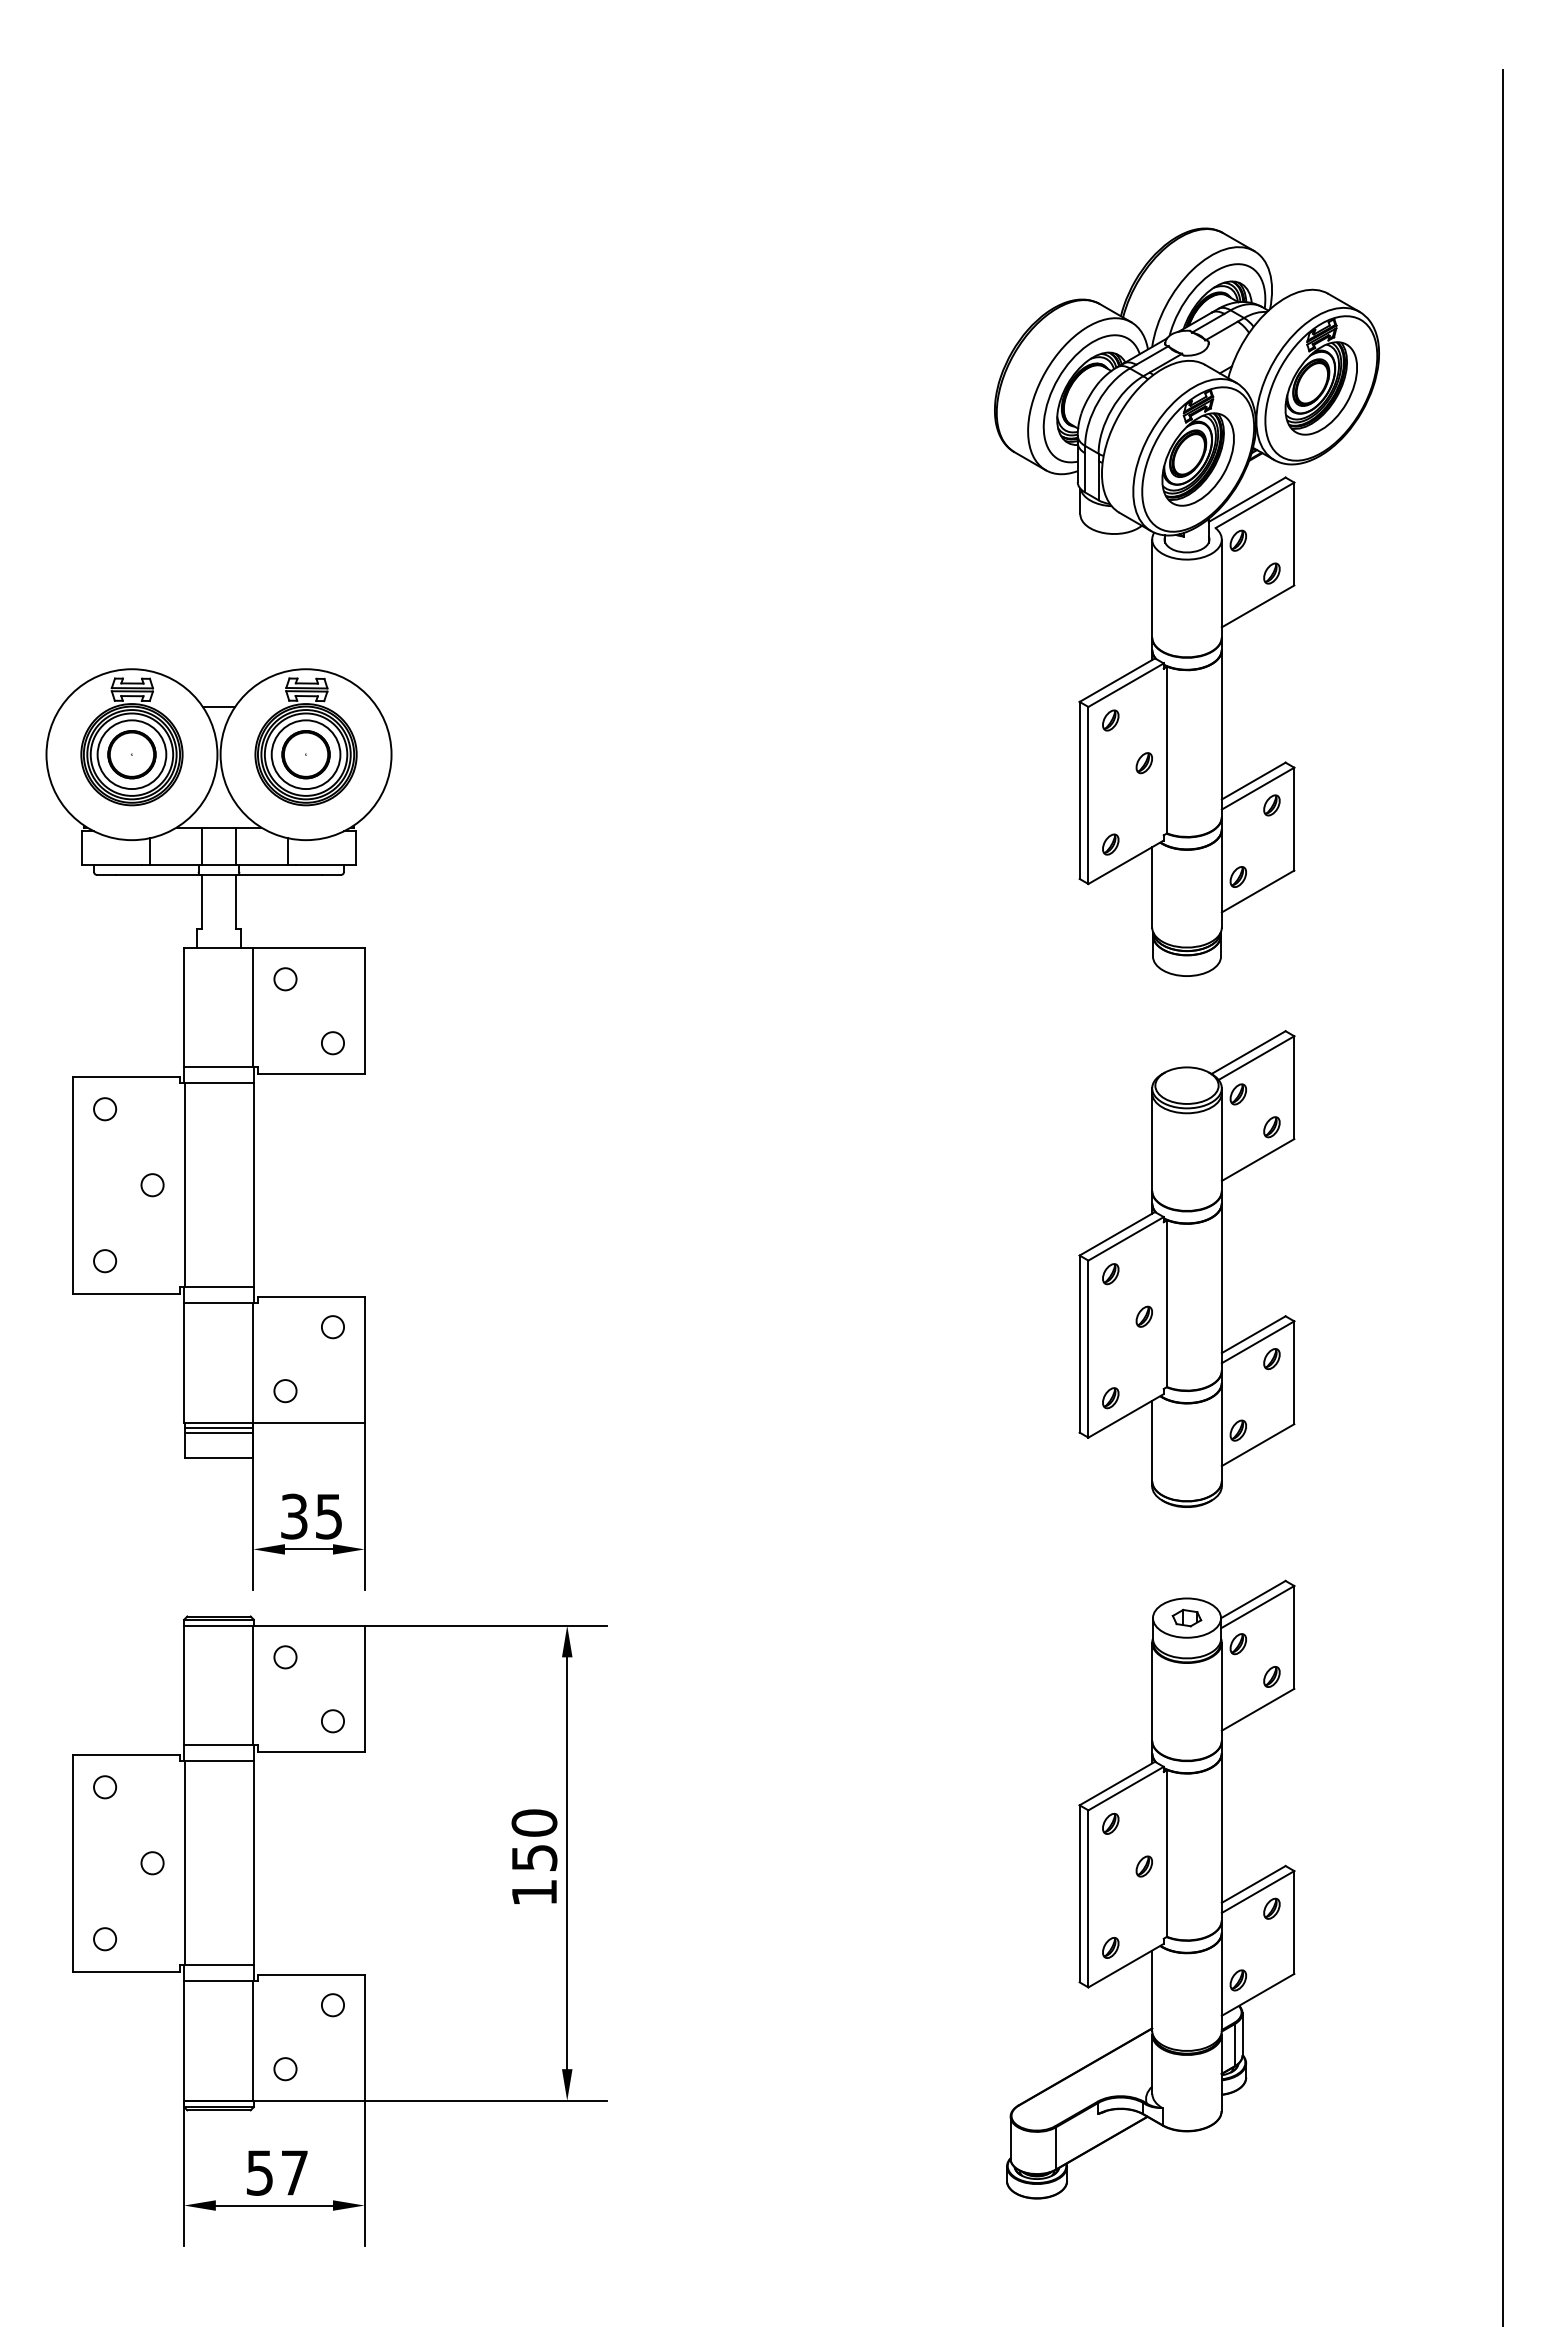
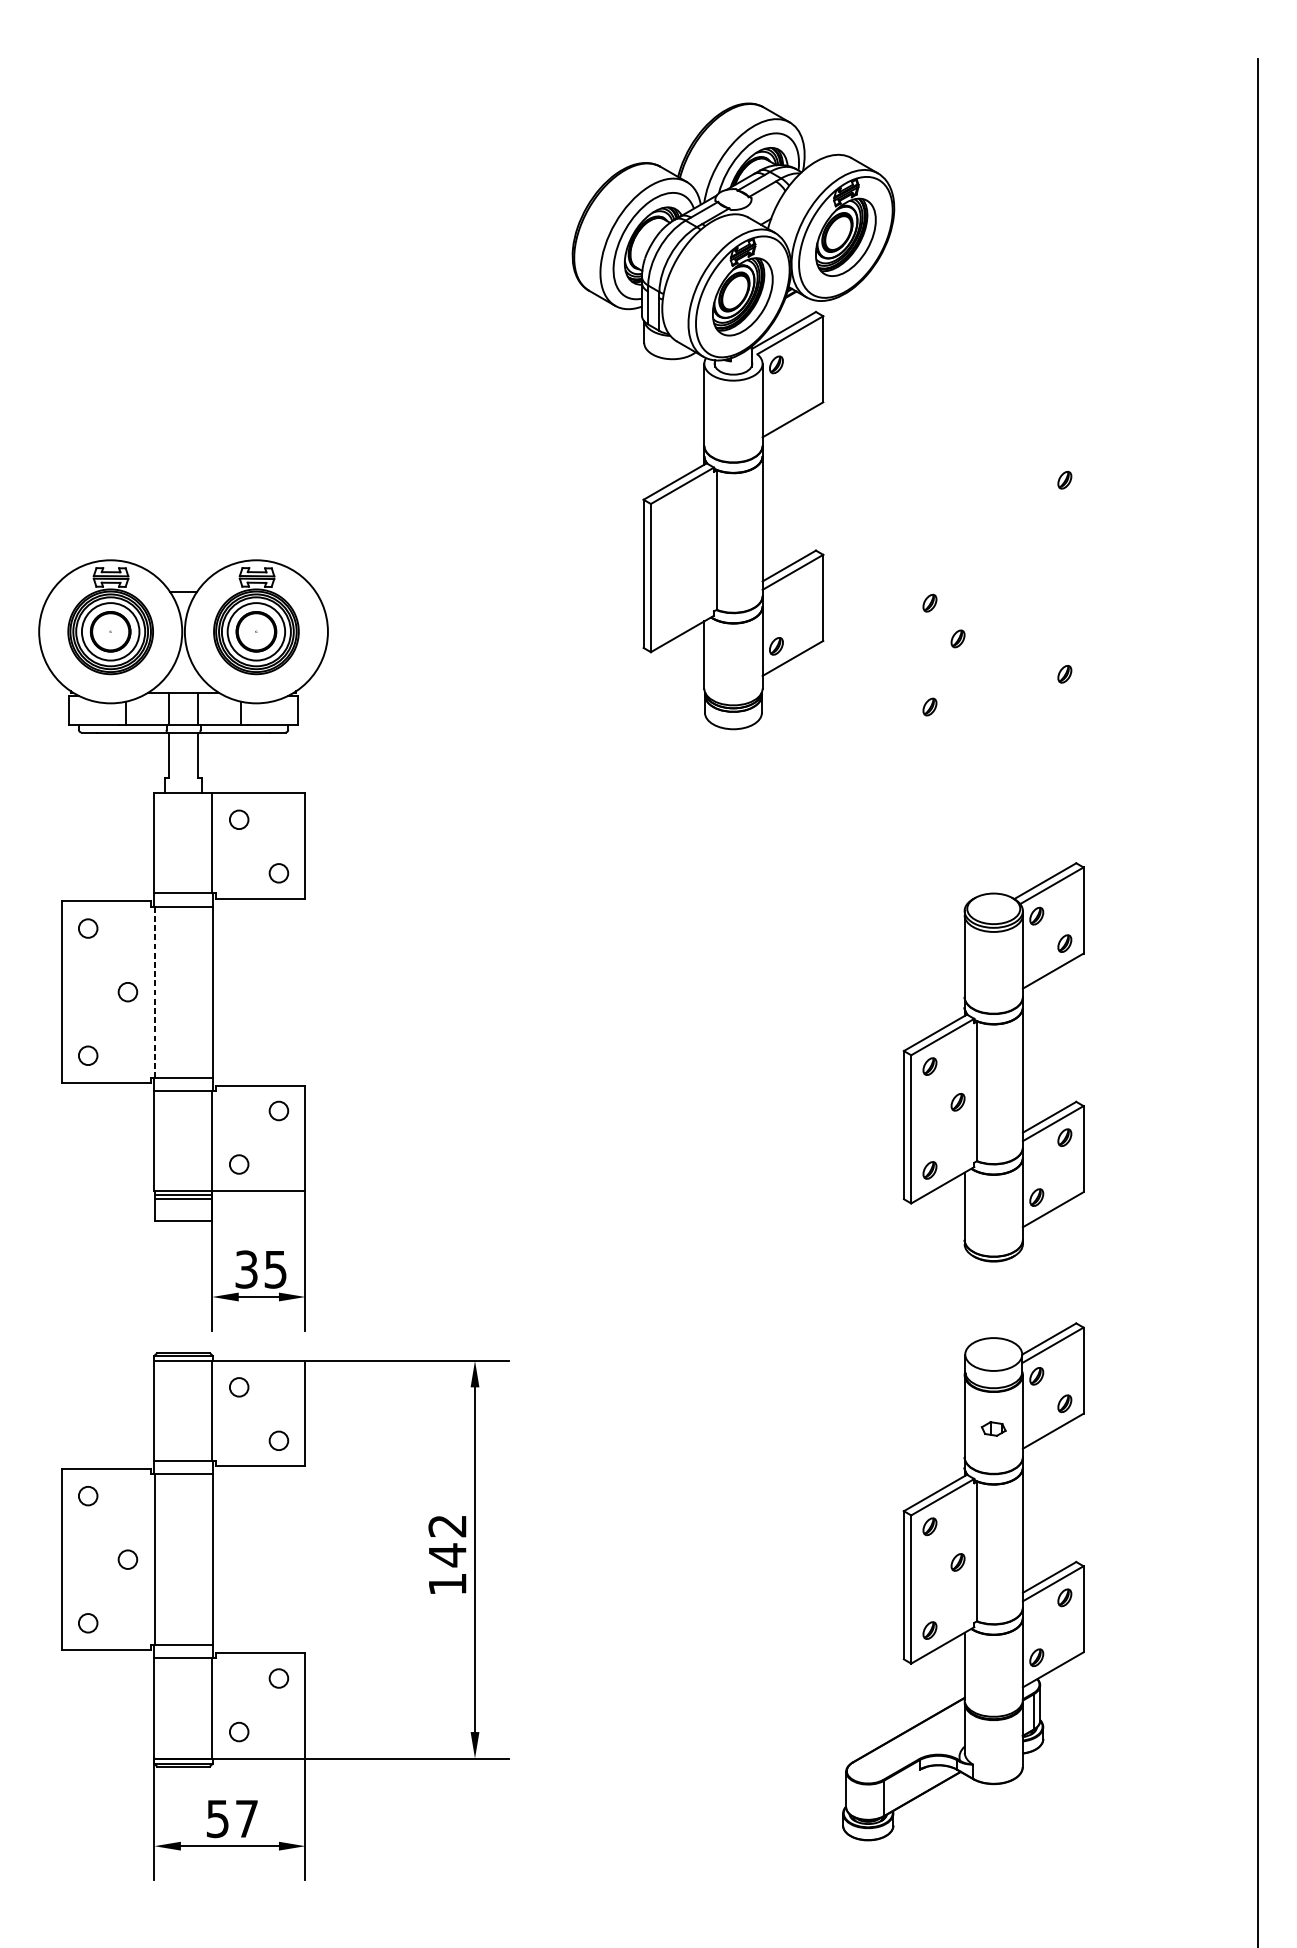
part: (1186, 601) -> (733, 415), moved
line: (184, 1185) -> (154, 992), solid -> dashed
part: (1186, 1617) -> (993, 1428), moved
text: (534, 1840) -> (447, 1540), 150 -> 142

